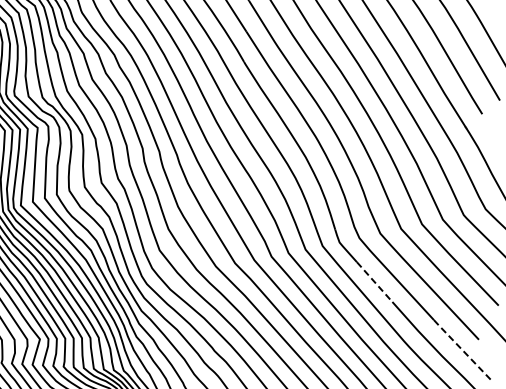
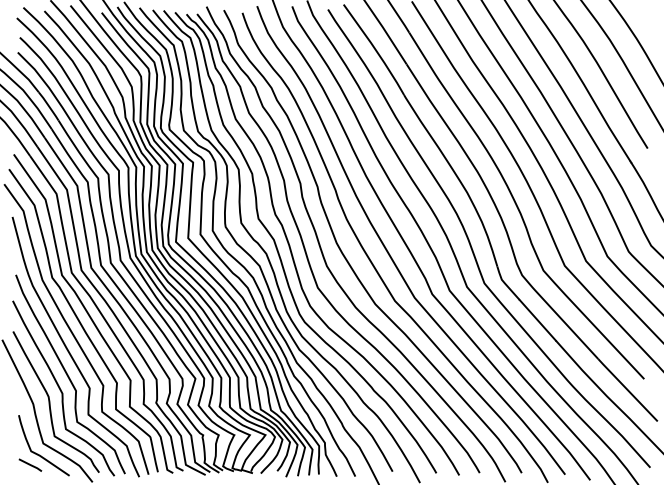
line: (375, 282) -> (538, 320), dashed -> solid
line: (462, 350) -> (627, 390), dashed -> solid

